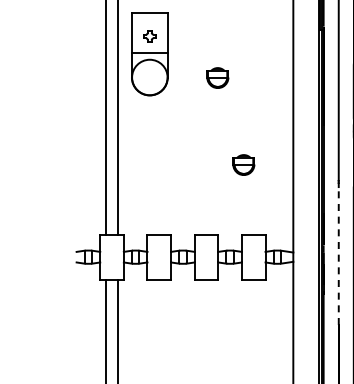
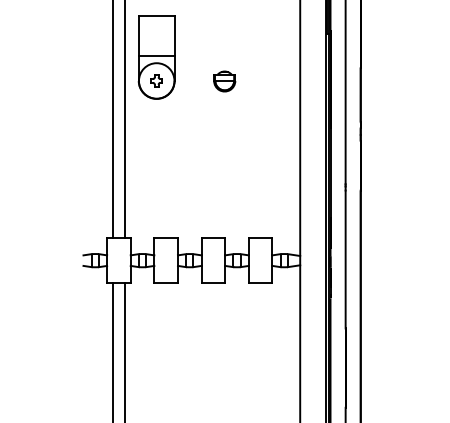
part: (149, 36) -> (156, 80), moved
part: (243, 165) -> (250, 168), removed
line: (338, 256) -> (345, 259), dashed -> solid

